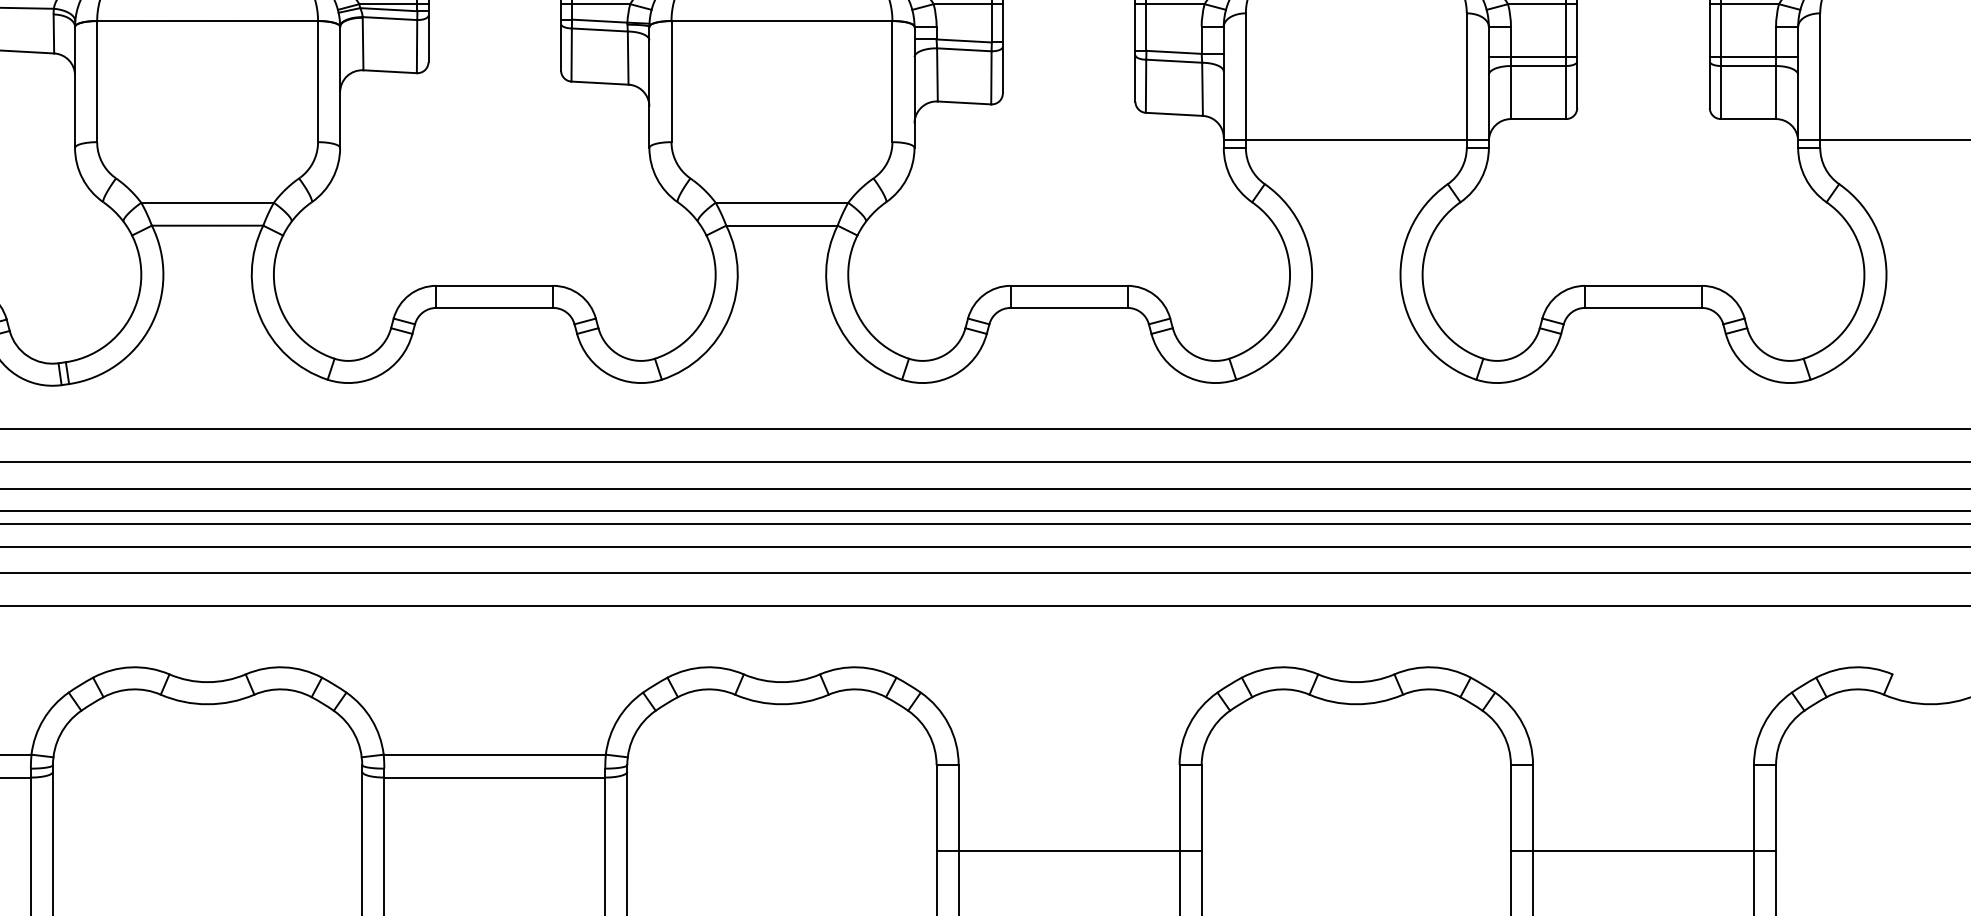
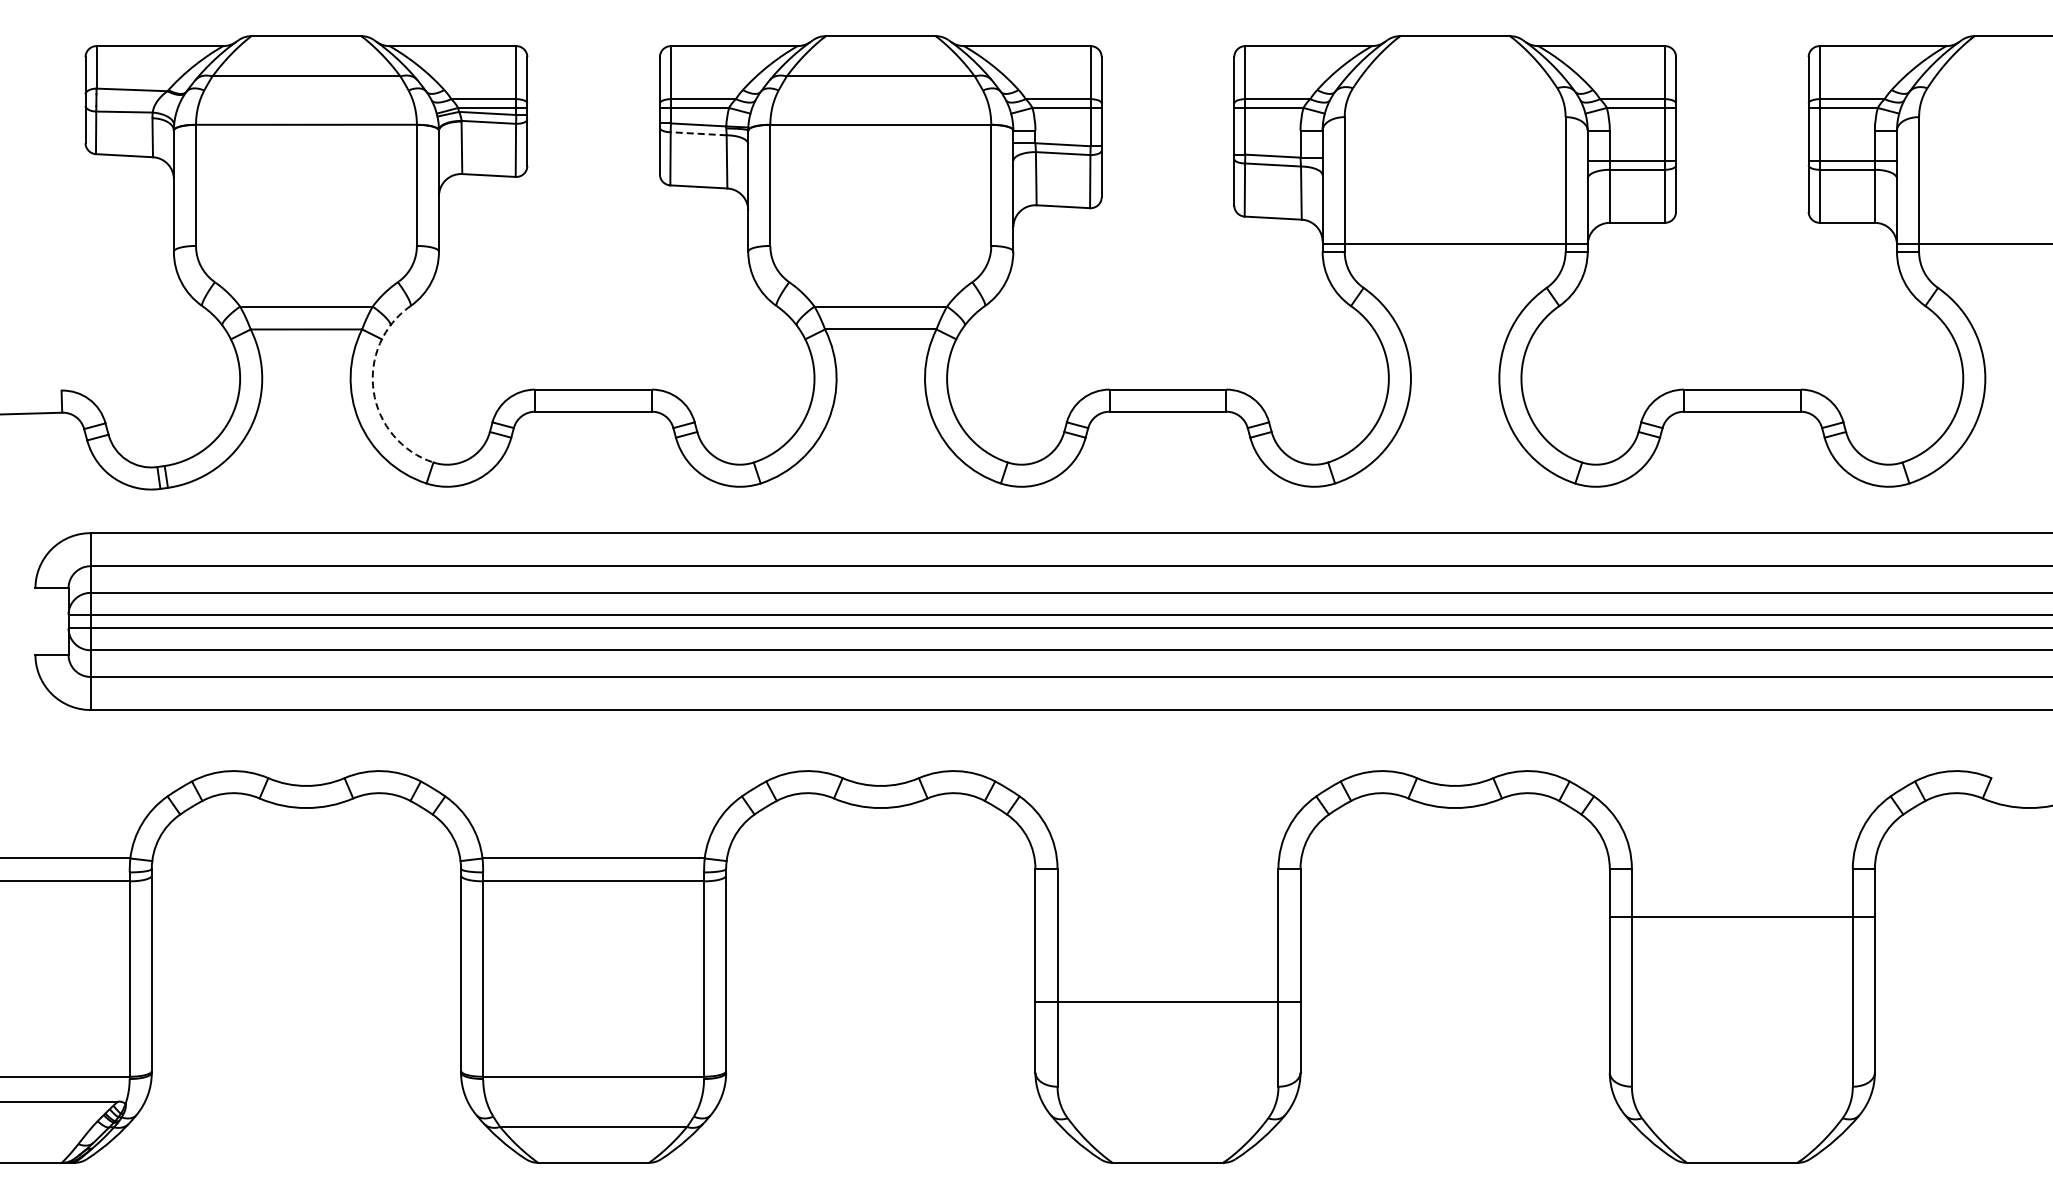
line: (599, 29) -> (698, 133), solid -> dashed
arc: (274, 287) -> (373, 391), solid -> dashed
line: (1068, 851) -> (1167, 1002), moved
line: (1642, 851) -> (1741, 917), moved

